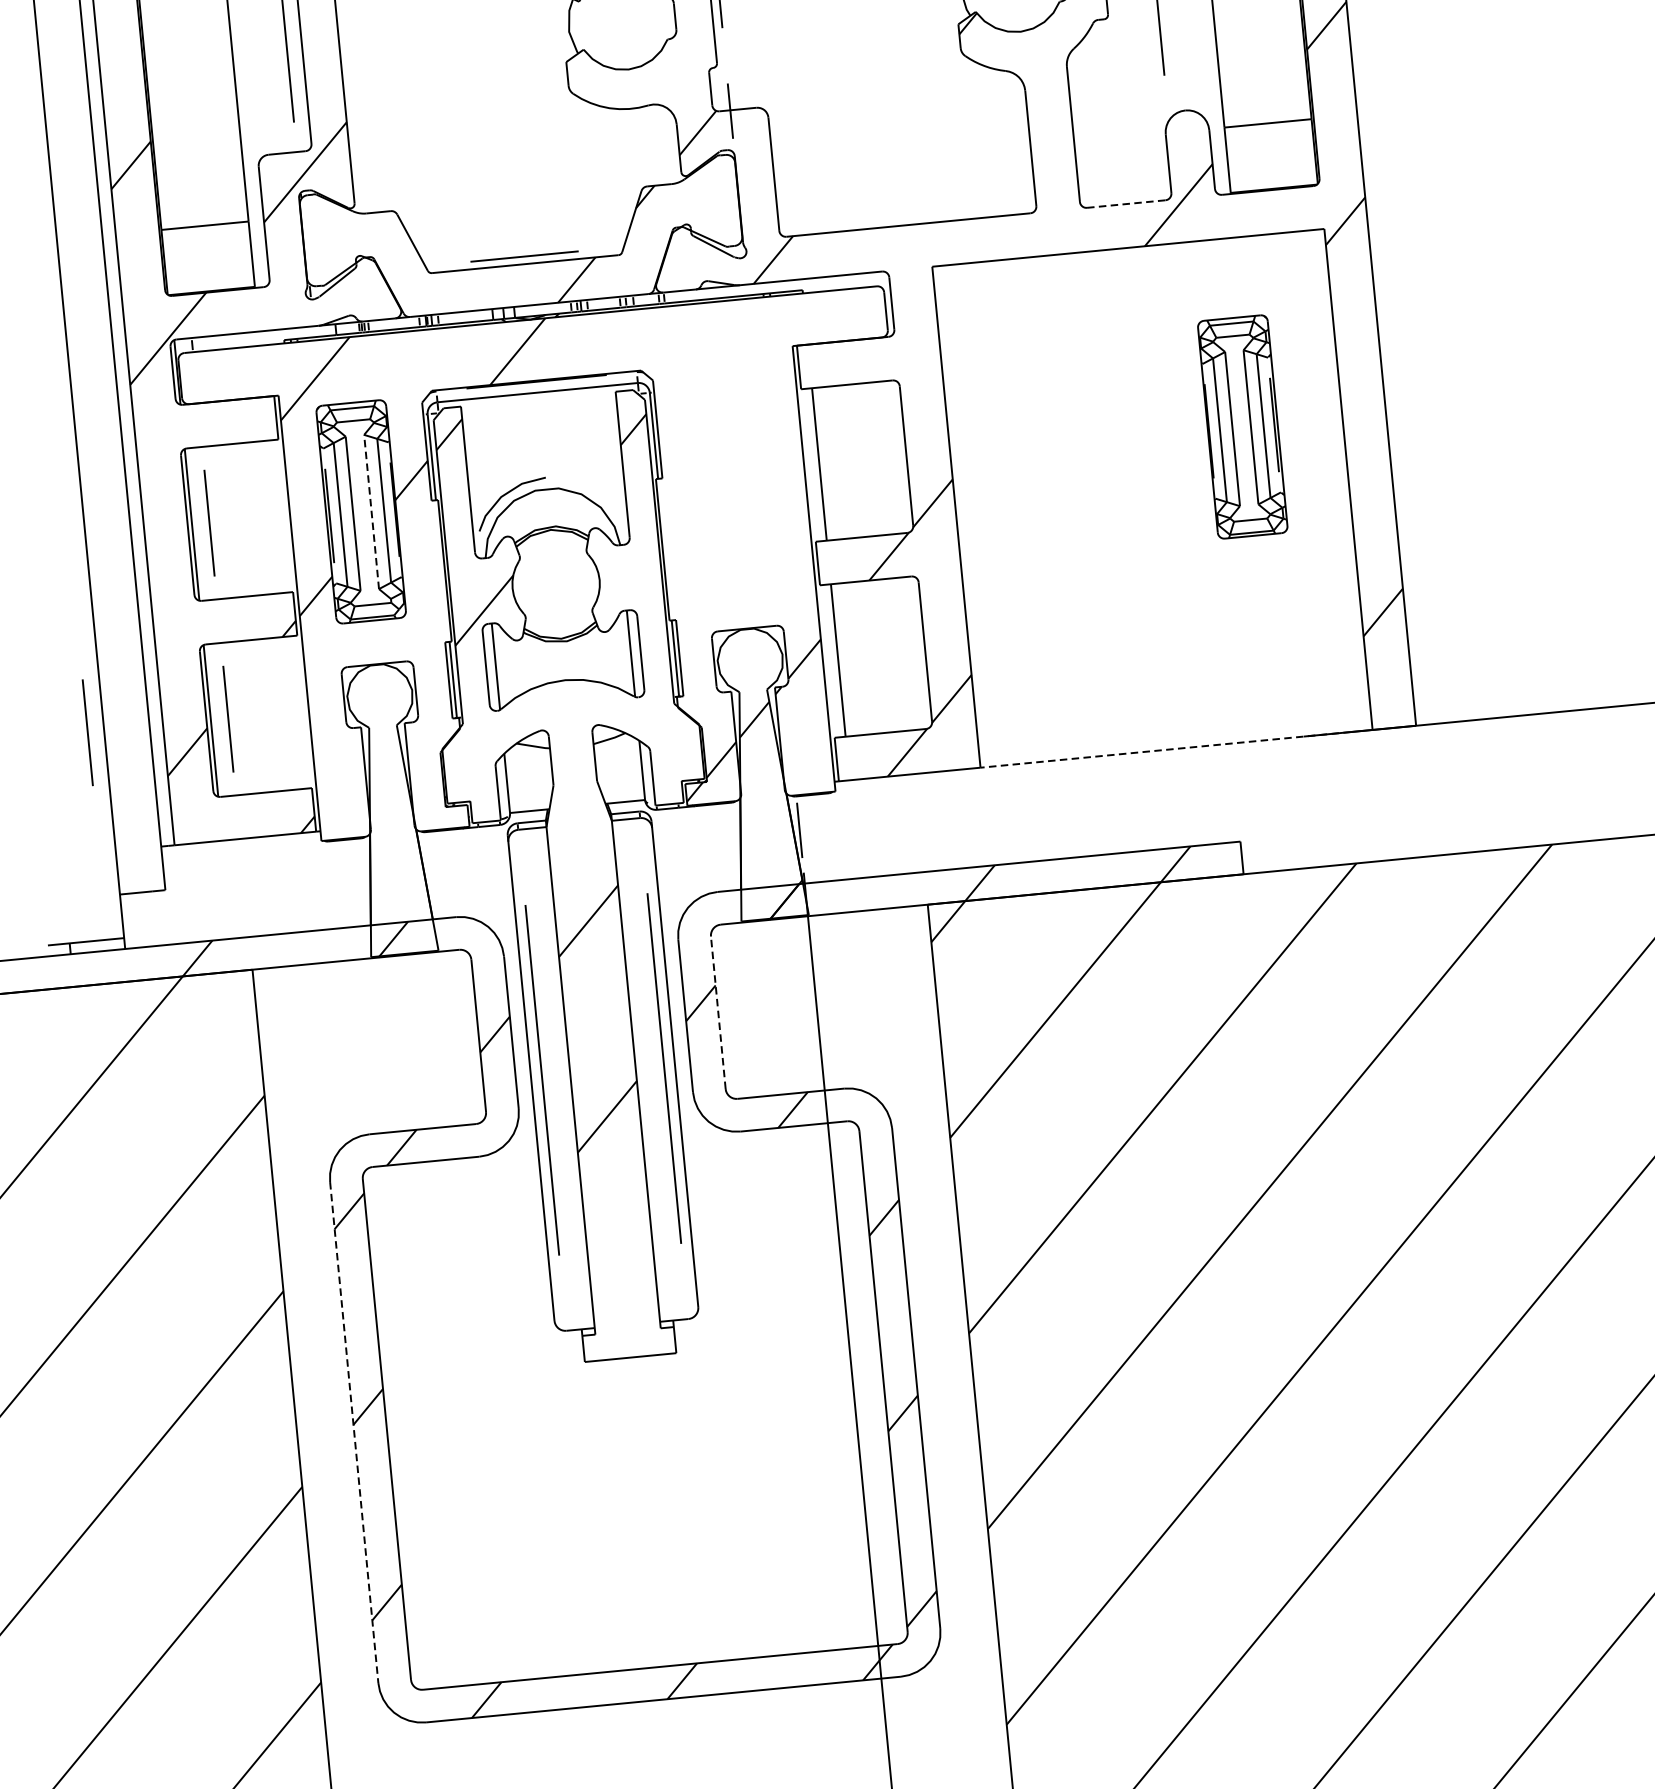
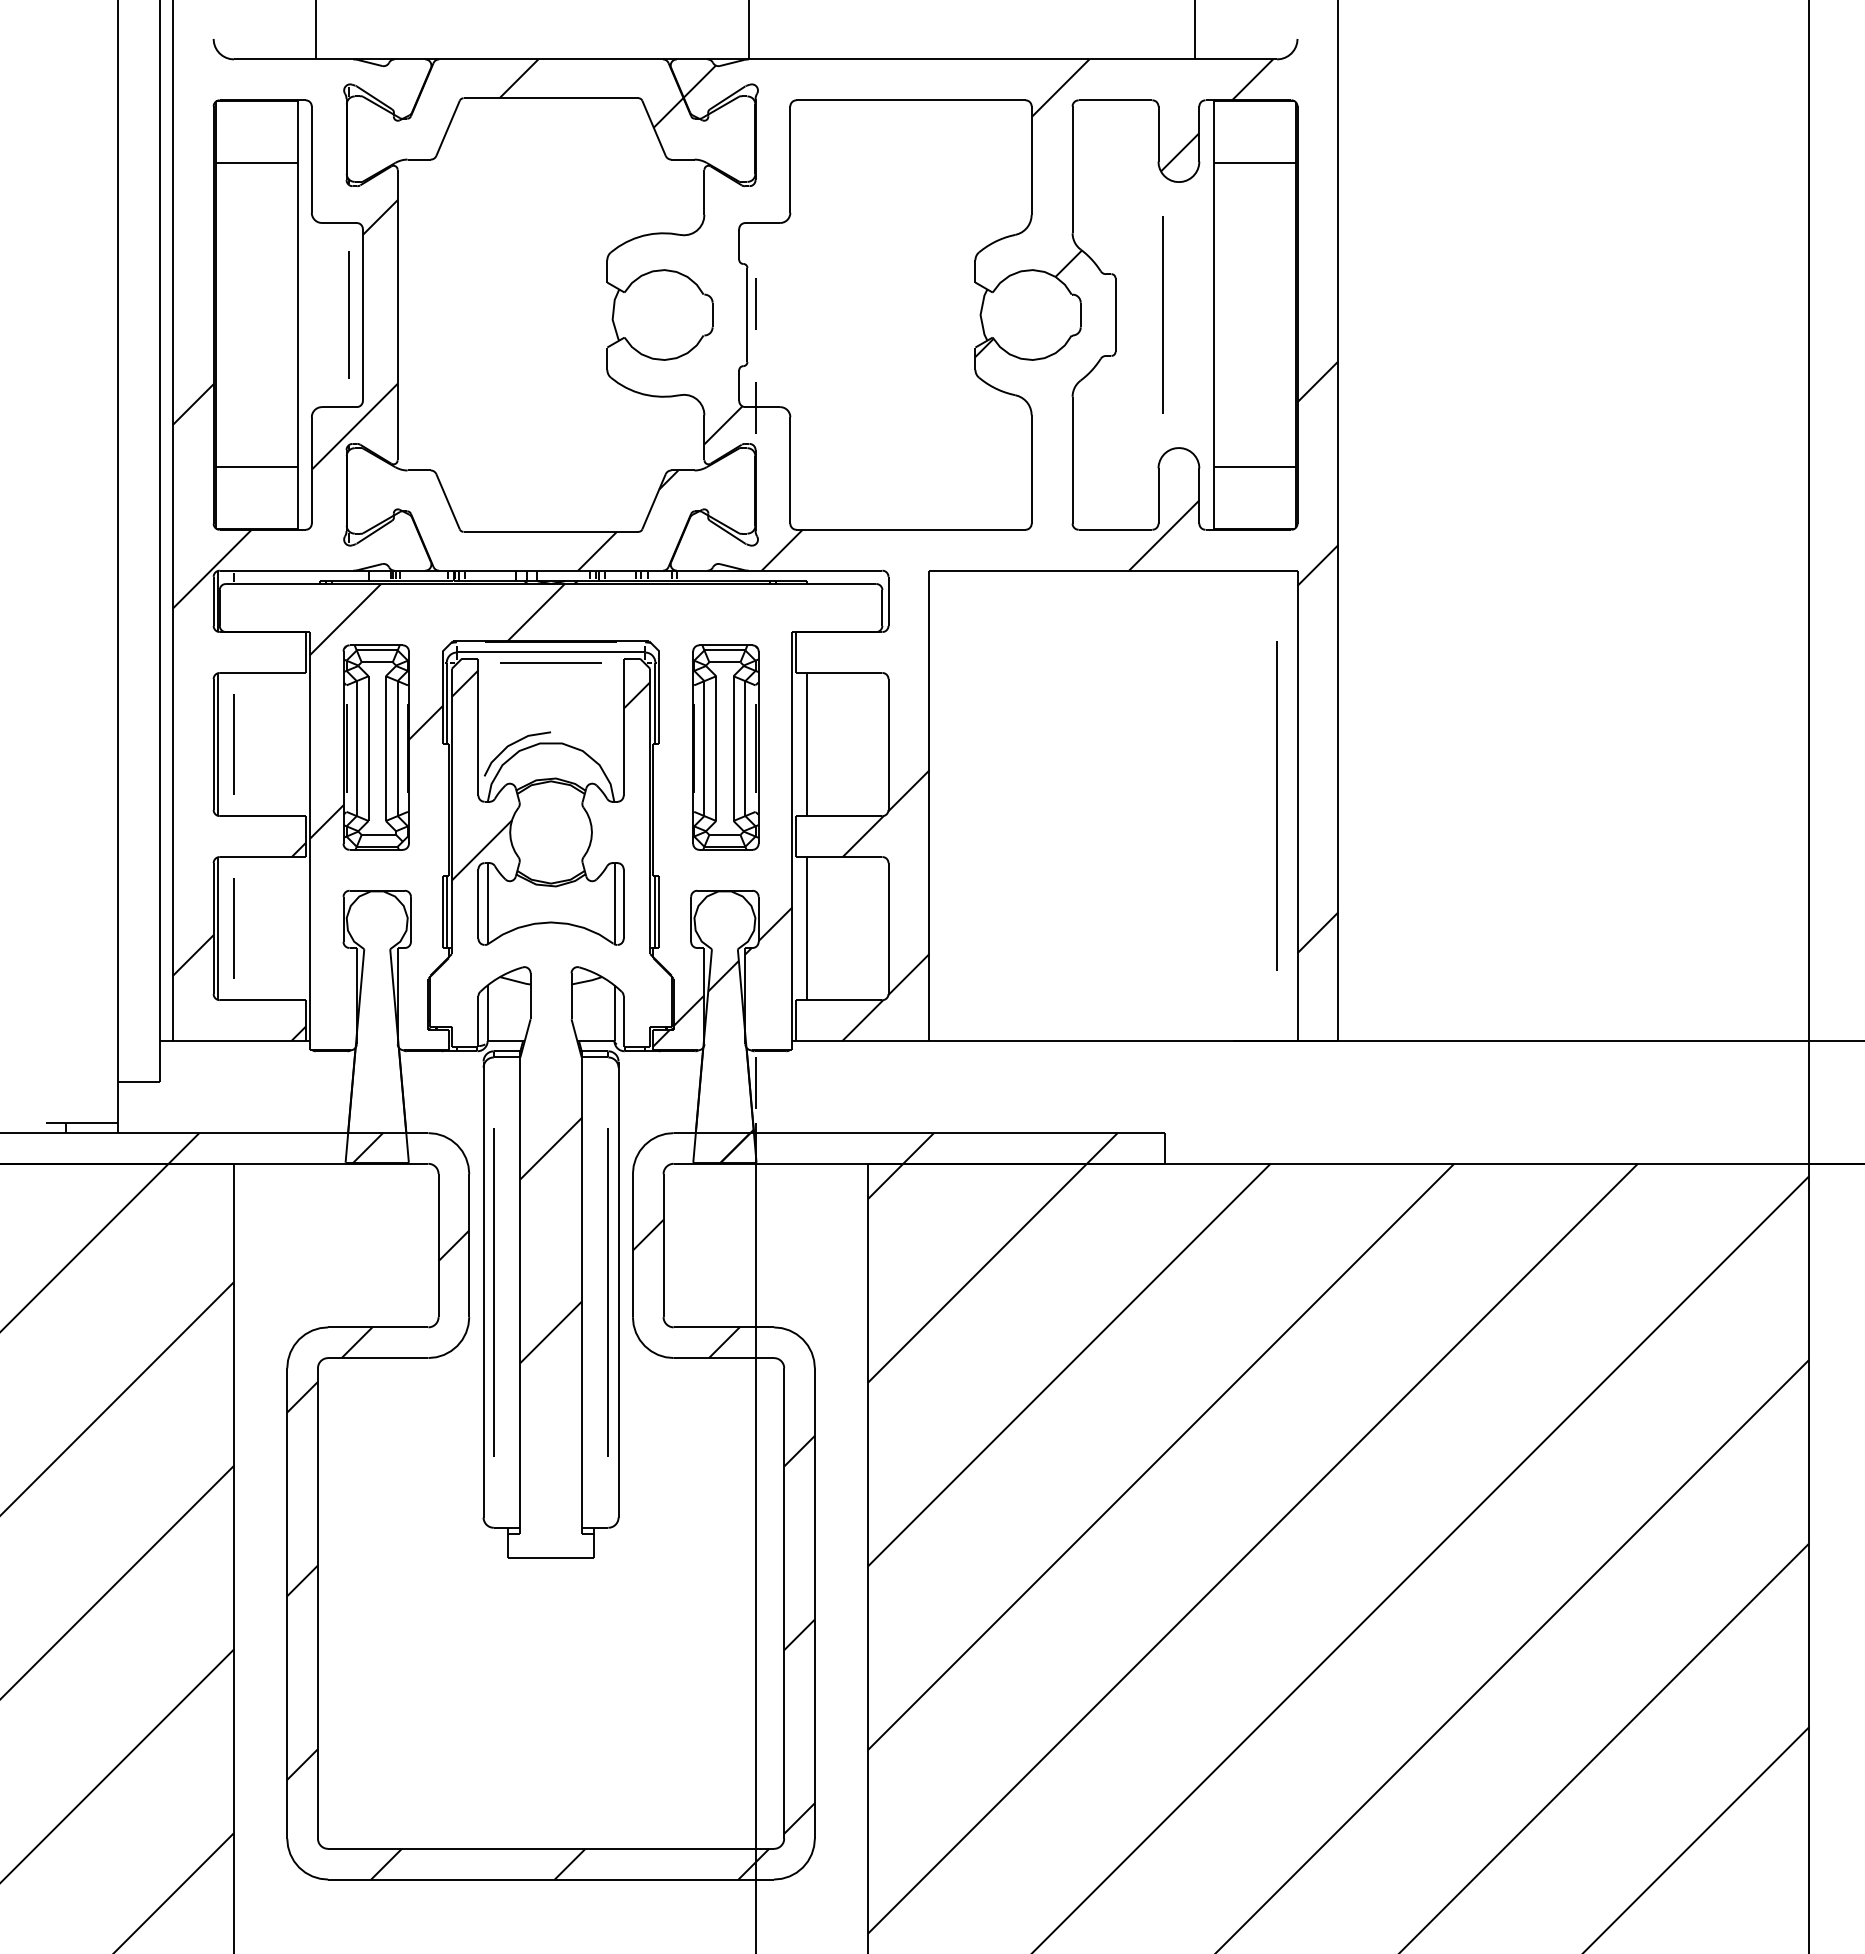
line: (1126, 203) -> (1115, 529), dashed -> solid
line: (523, 256) -> (550, 662), moved
part: (1242, 426) -> (725, 747), moved
line: (1326, 481) -> (1276, 805), added
line: (371, 511) -> (385, 748), dashed -> solid
line: (87, 732) -> (101, 928), removed
line: (1165, 750) -> (1103, 1041), dashed -> solid
line: (718, 1012) -> (663, 1245), dashed -> solid
line: (354, 1432) -> (287, 1603), dashed -> solid

